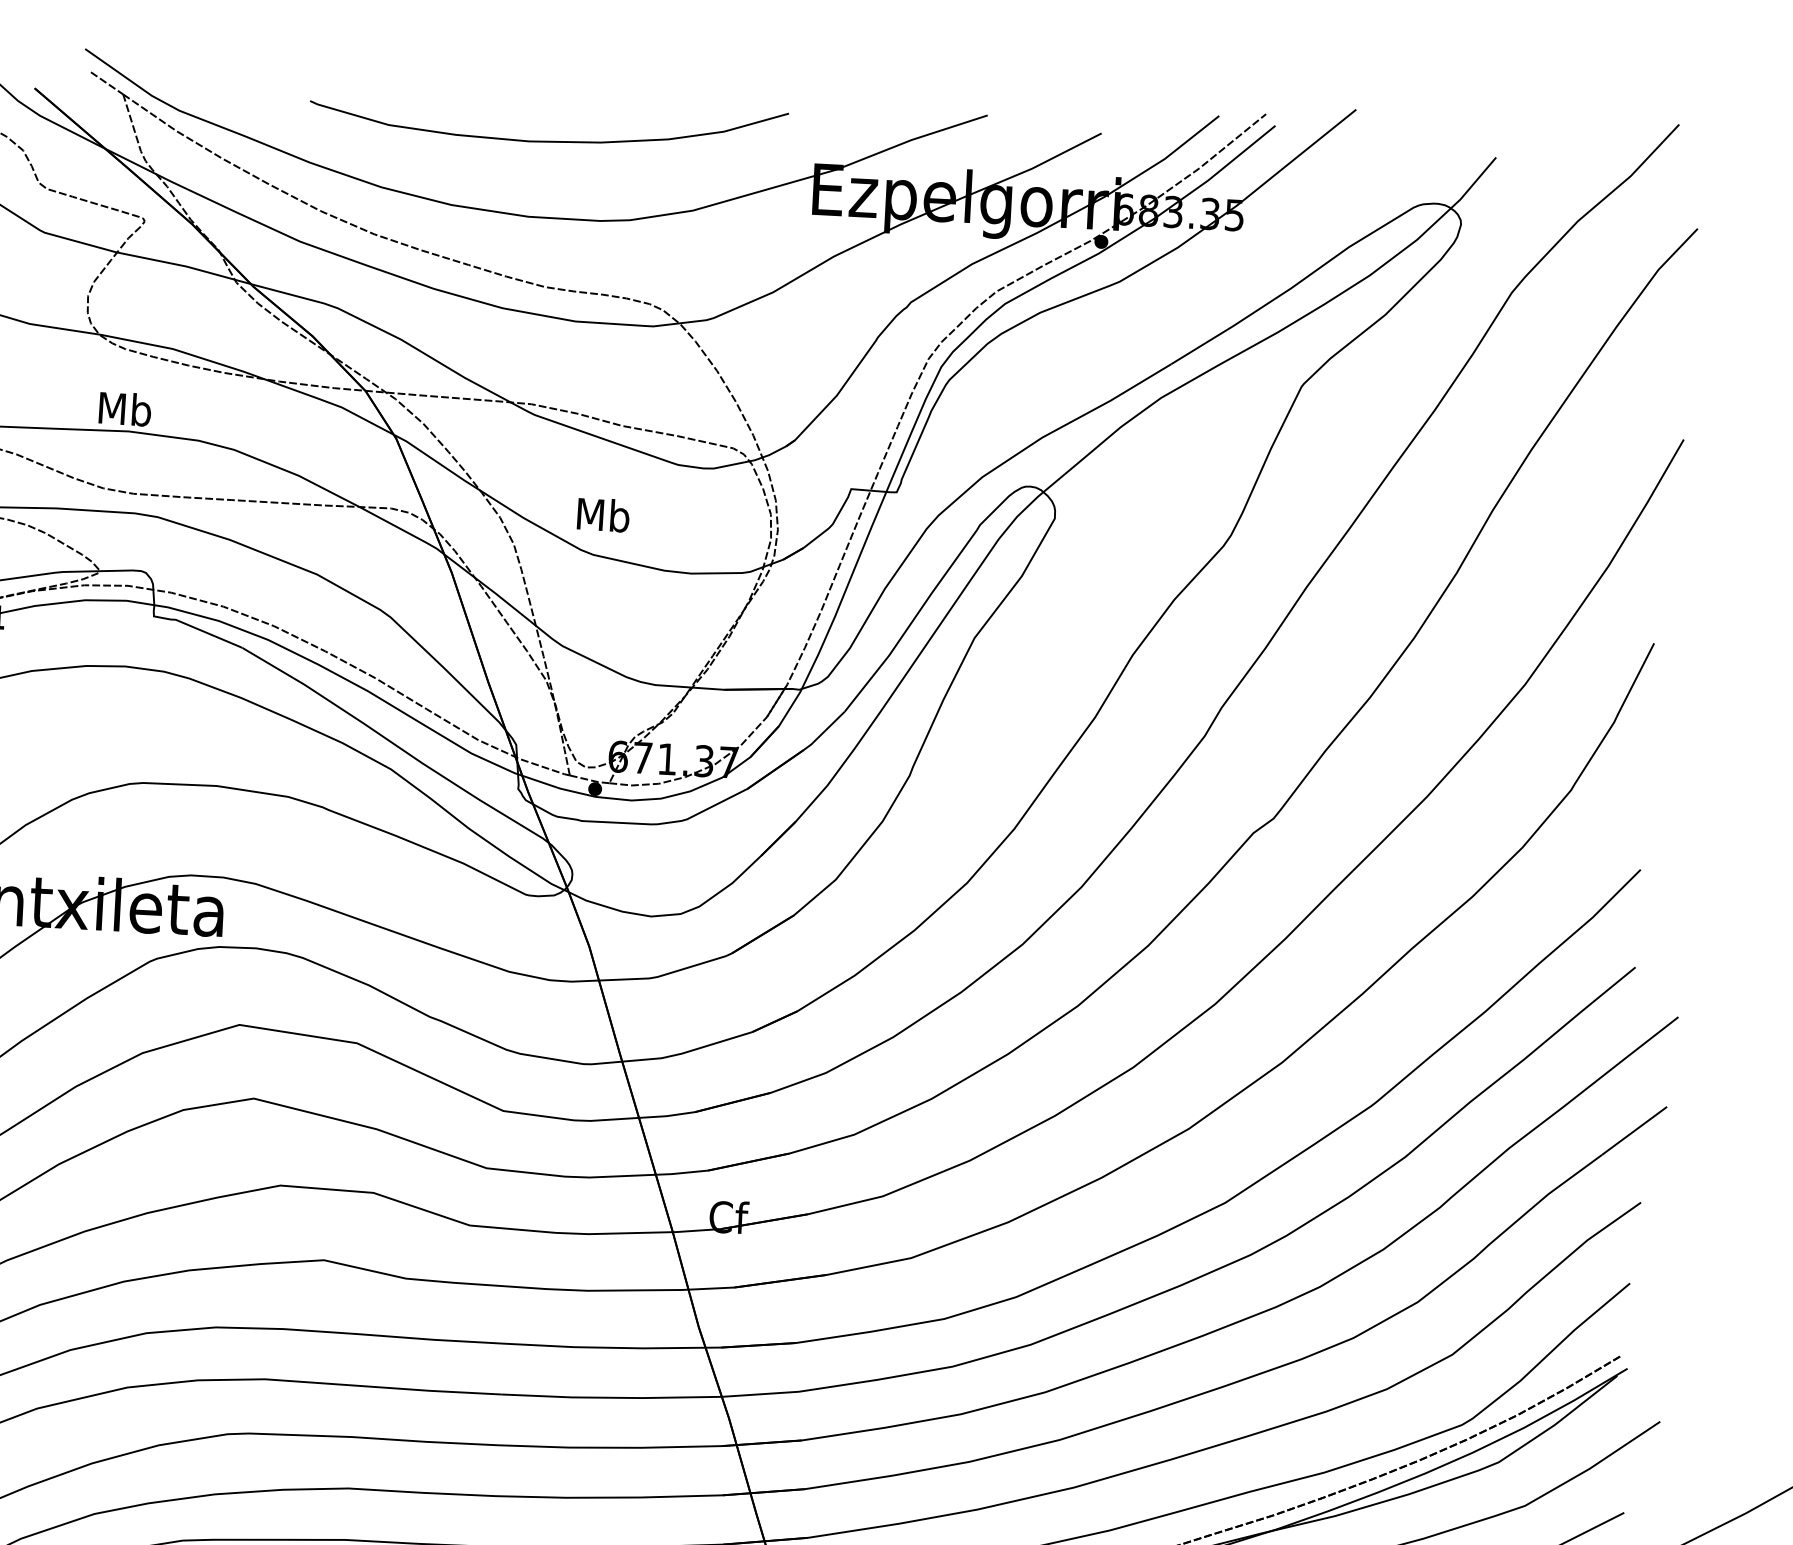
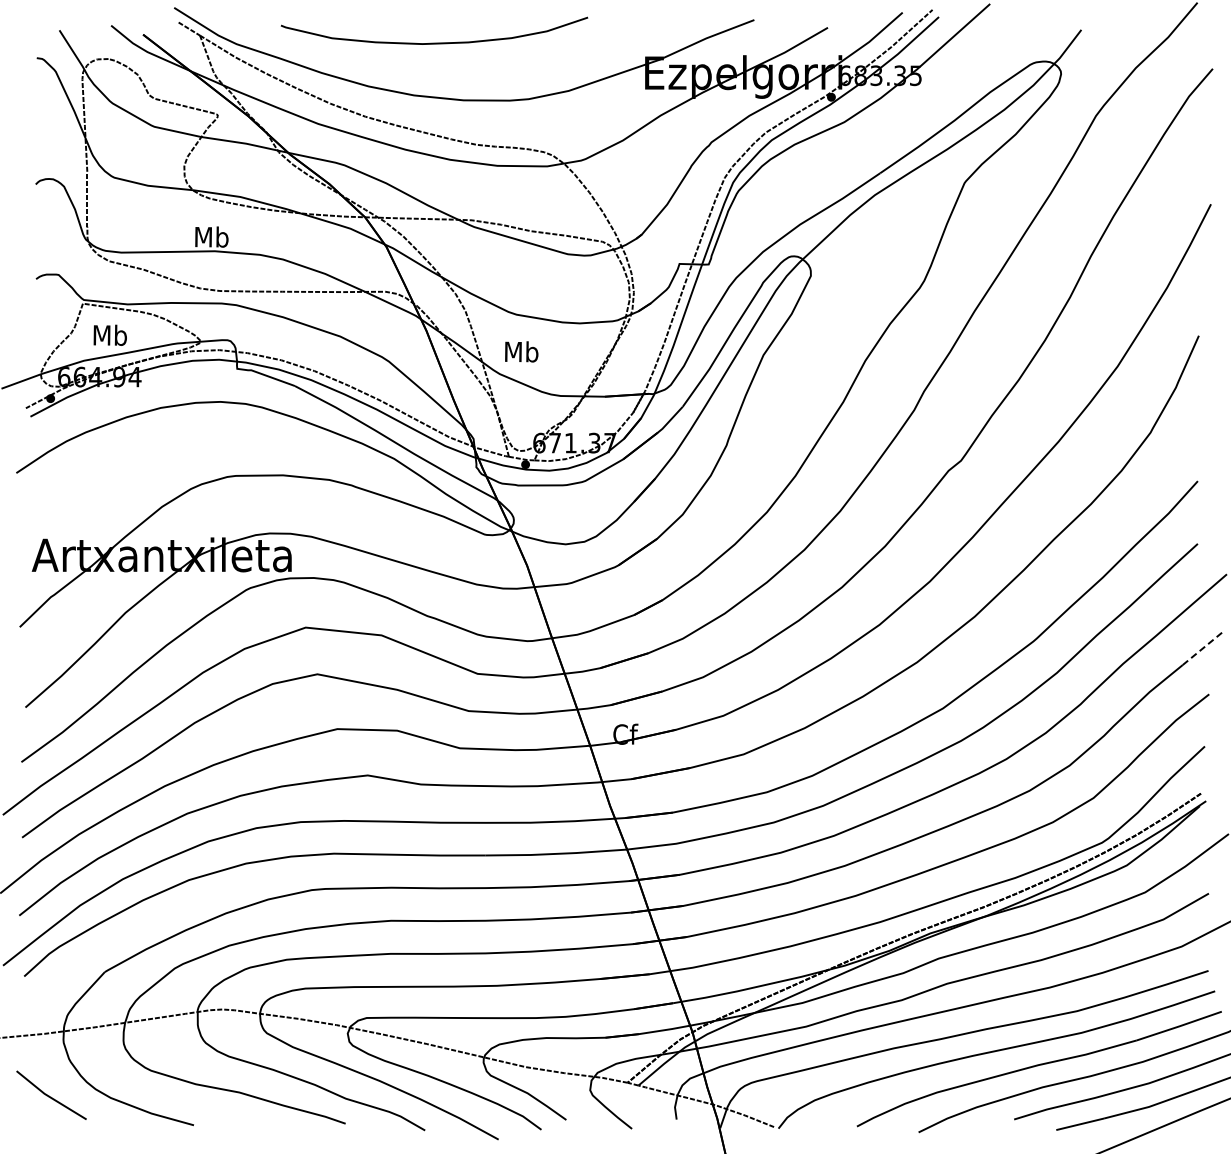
curve: (547, 139) -> (434, 42), moved
text: (603, 514) -> (521, 351), moved
line: (1634, 1130) -> (1202, 648), solid -> dashed

